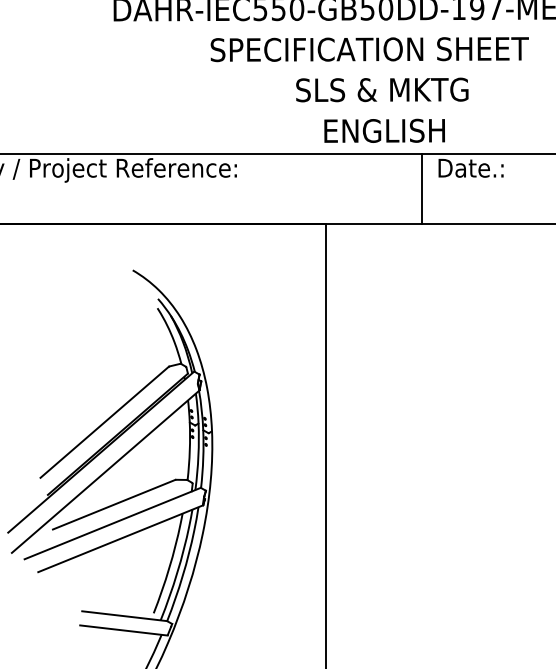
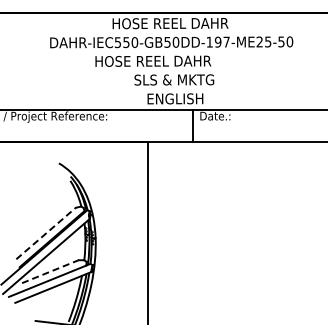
text: (369, 50) -> (168, 61), SPECIFICATION SHEET -> HOSE REEL DAHR
line: (105, 422) -> (46, 233), solid -> dashed
line: (114, 504) -> (50, 271), solid -> dashed

